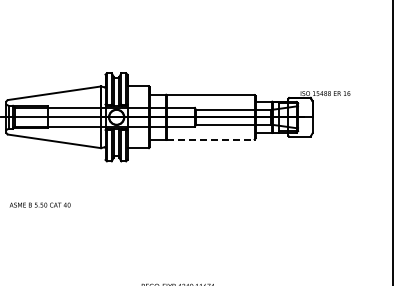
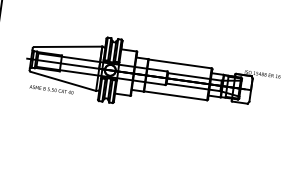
line: (210, 139) -> (175, 95), dashed -> solid
text: (39, 204) -> (51, 89), moved

